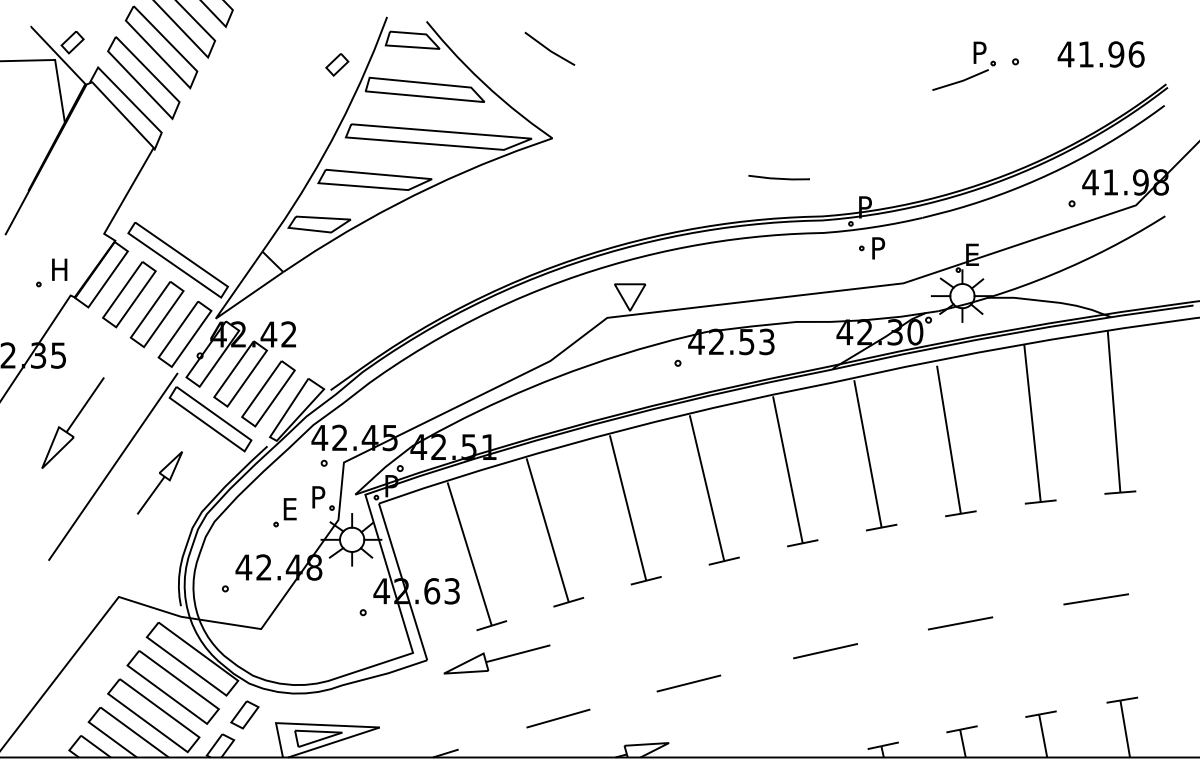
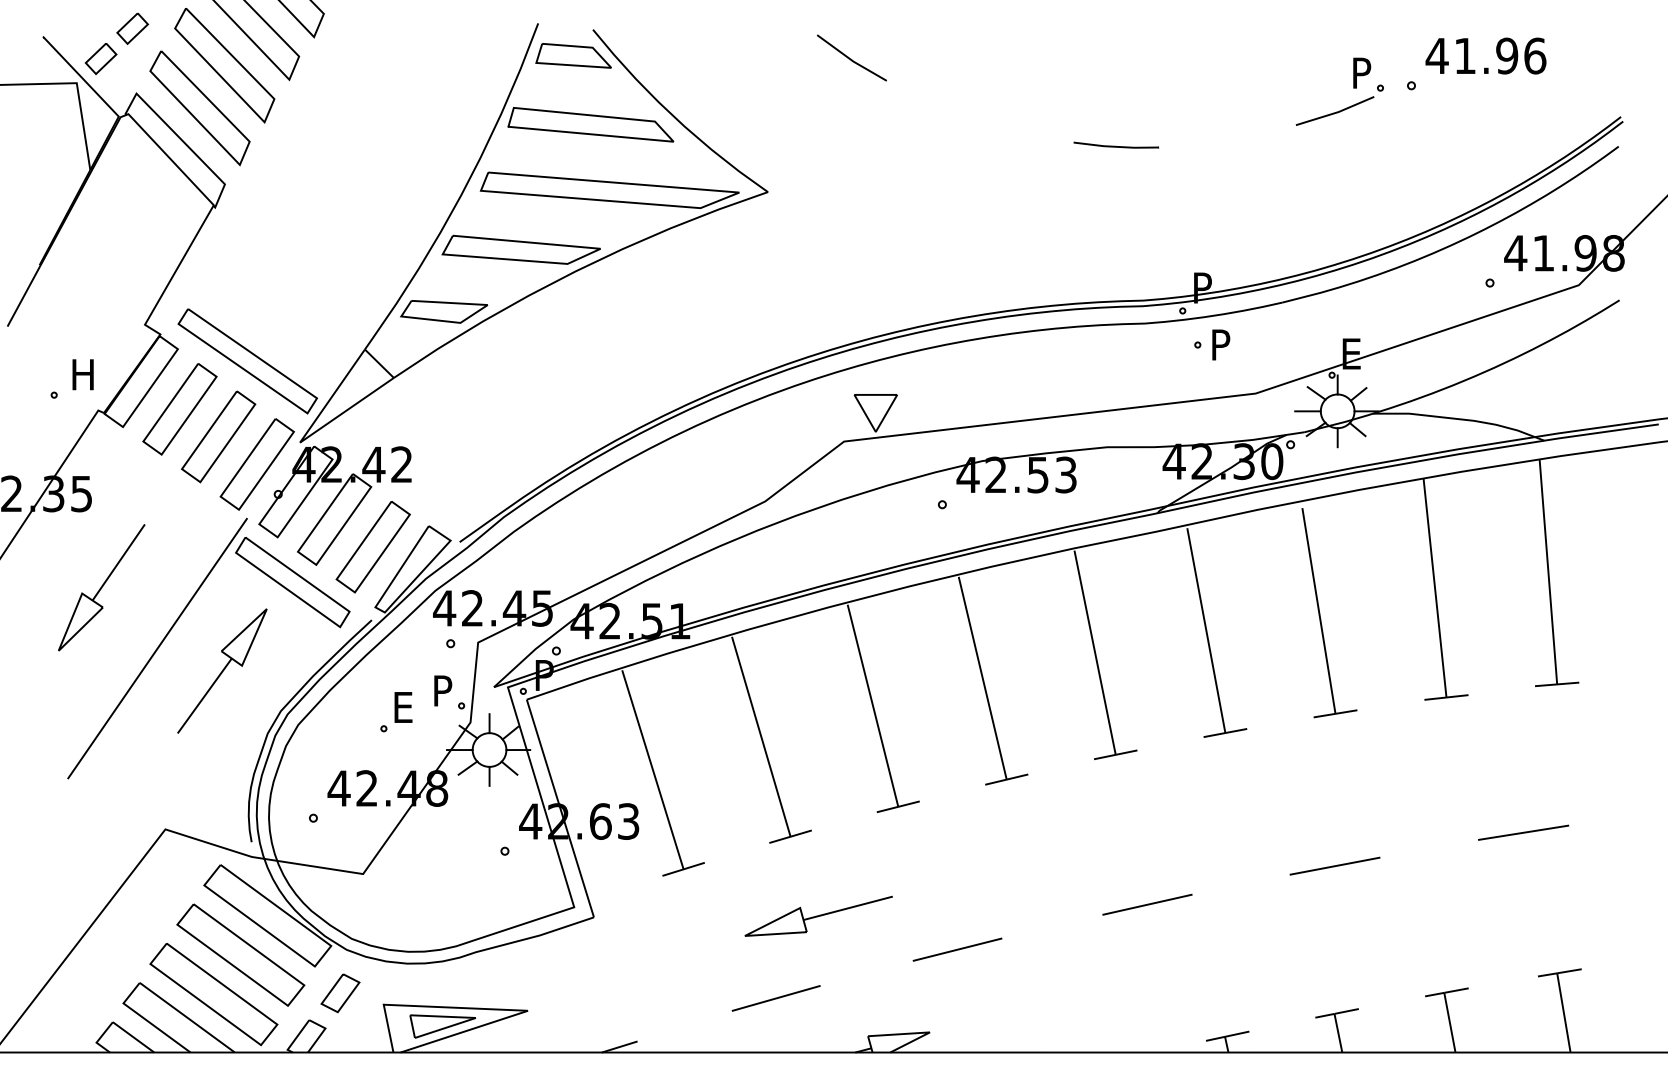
line: (548, 48) -> (849, 57), moved
text: (1100, 54) -> (1485, 56), moved
part: (337, 64) -> (132, 28), moved
line: (778, 177) -> (1115, 145), moved
part: (159, 482) -> (221, 670), size x1.43
part: (496, 659) -> (818, 916), moved

